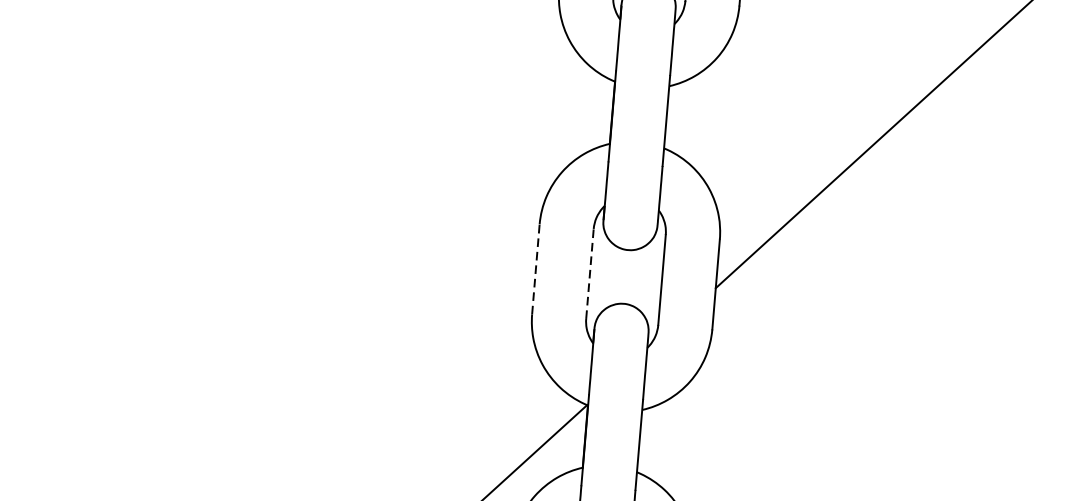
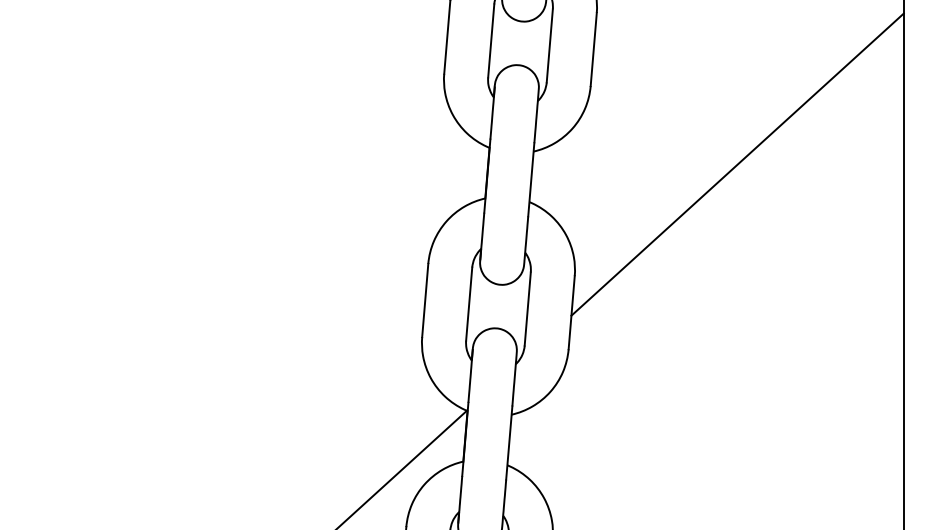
line: (536, 269) -> (425, 300), dashed -> solid
line: (590, 274) -> (469, 304), dashed -> solid

